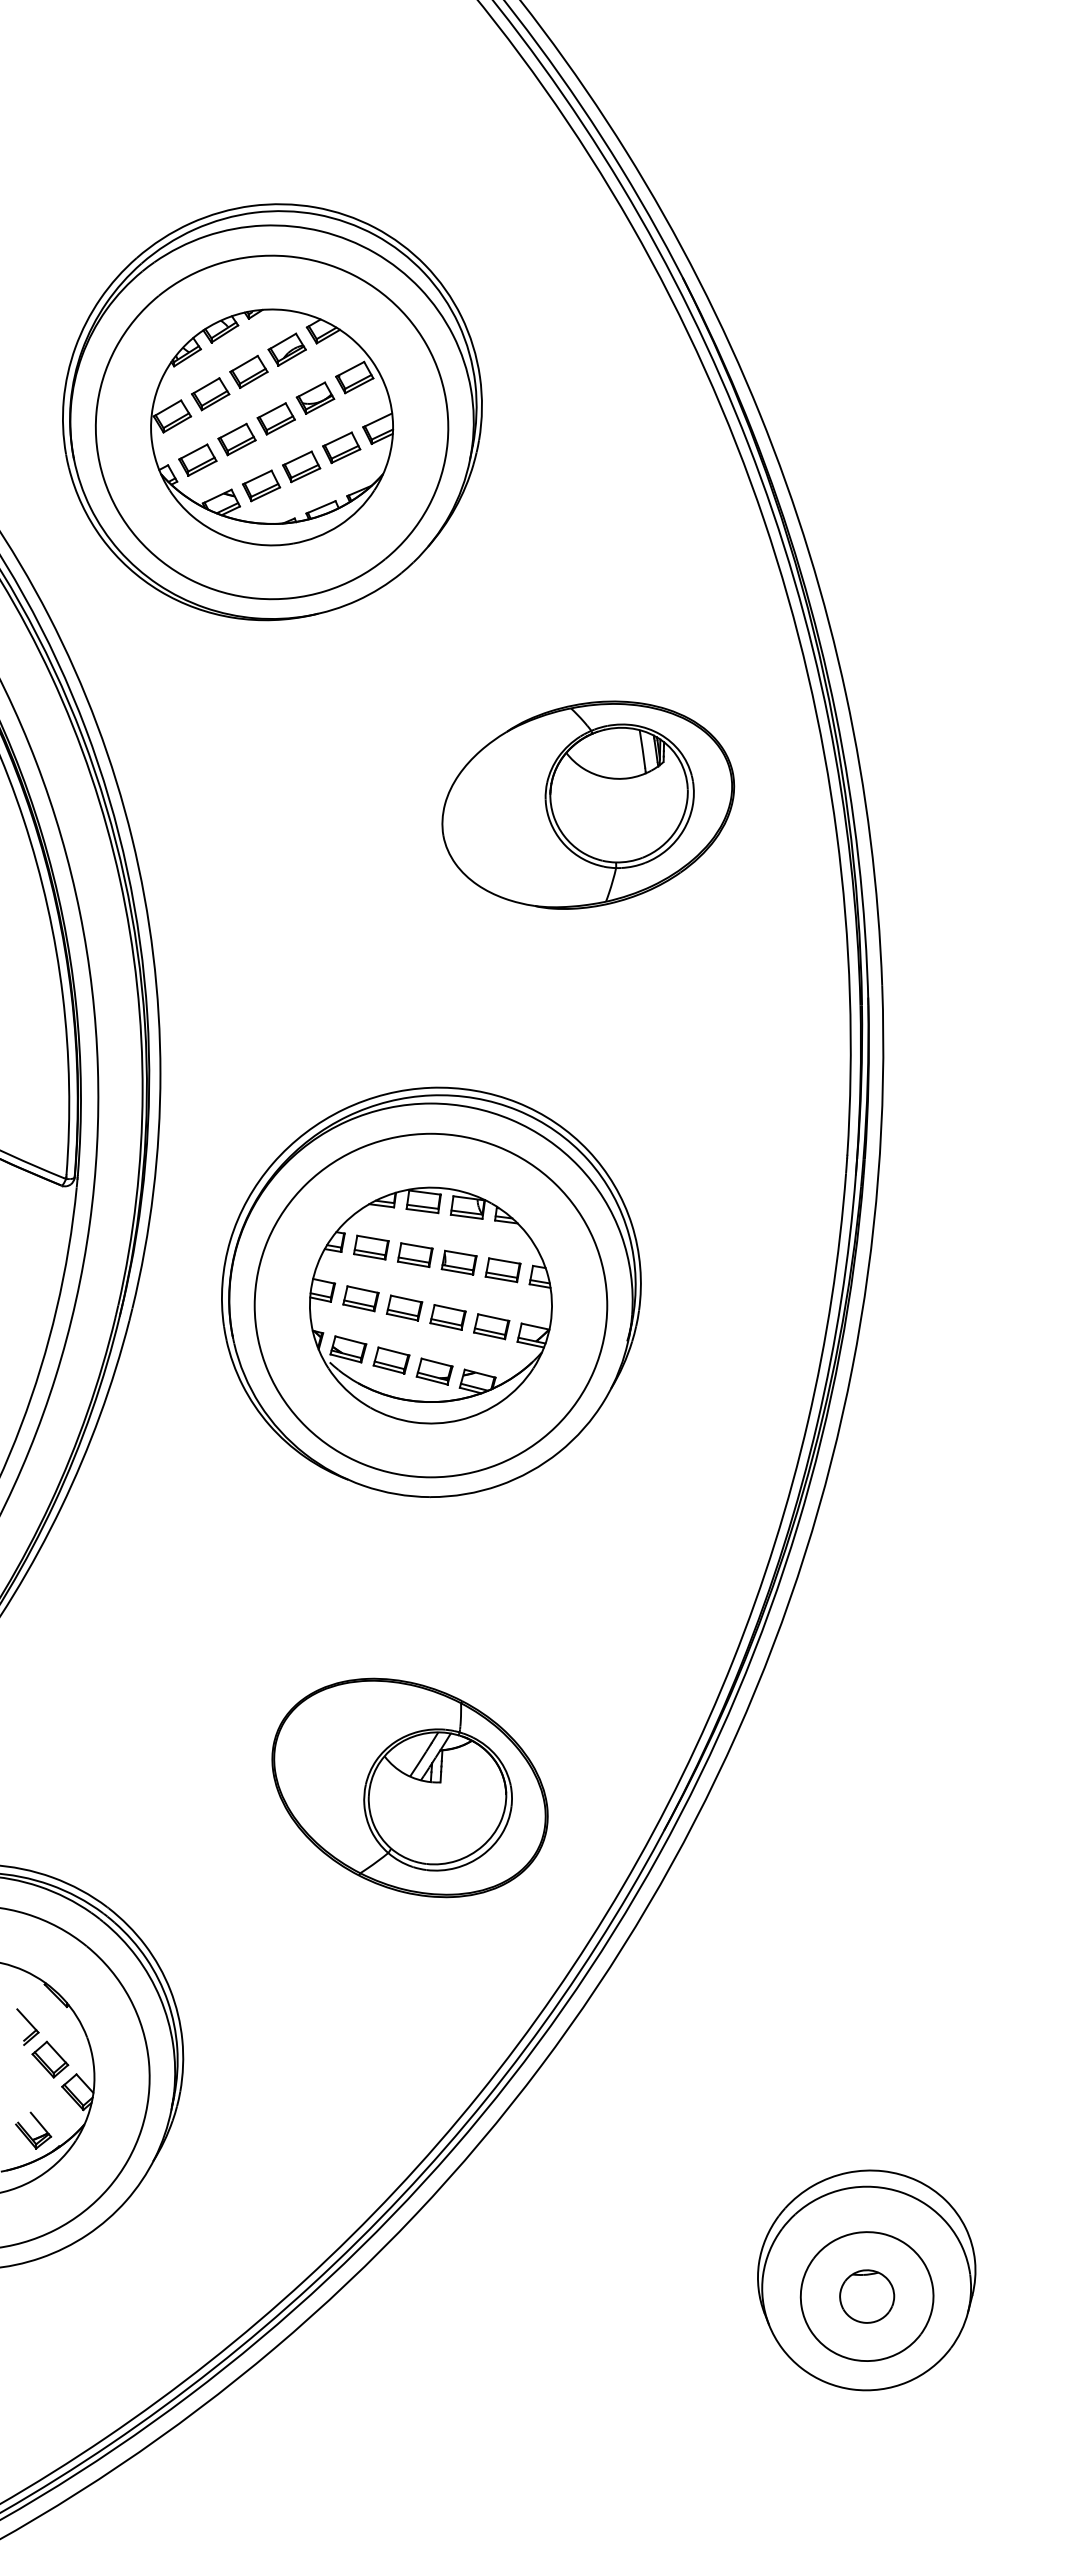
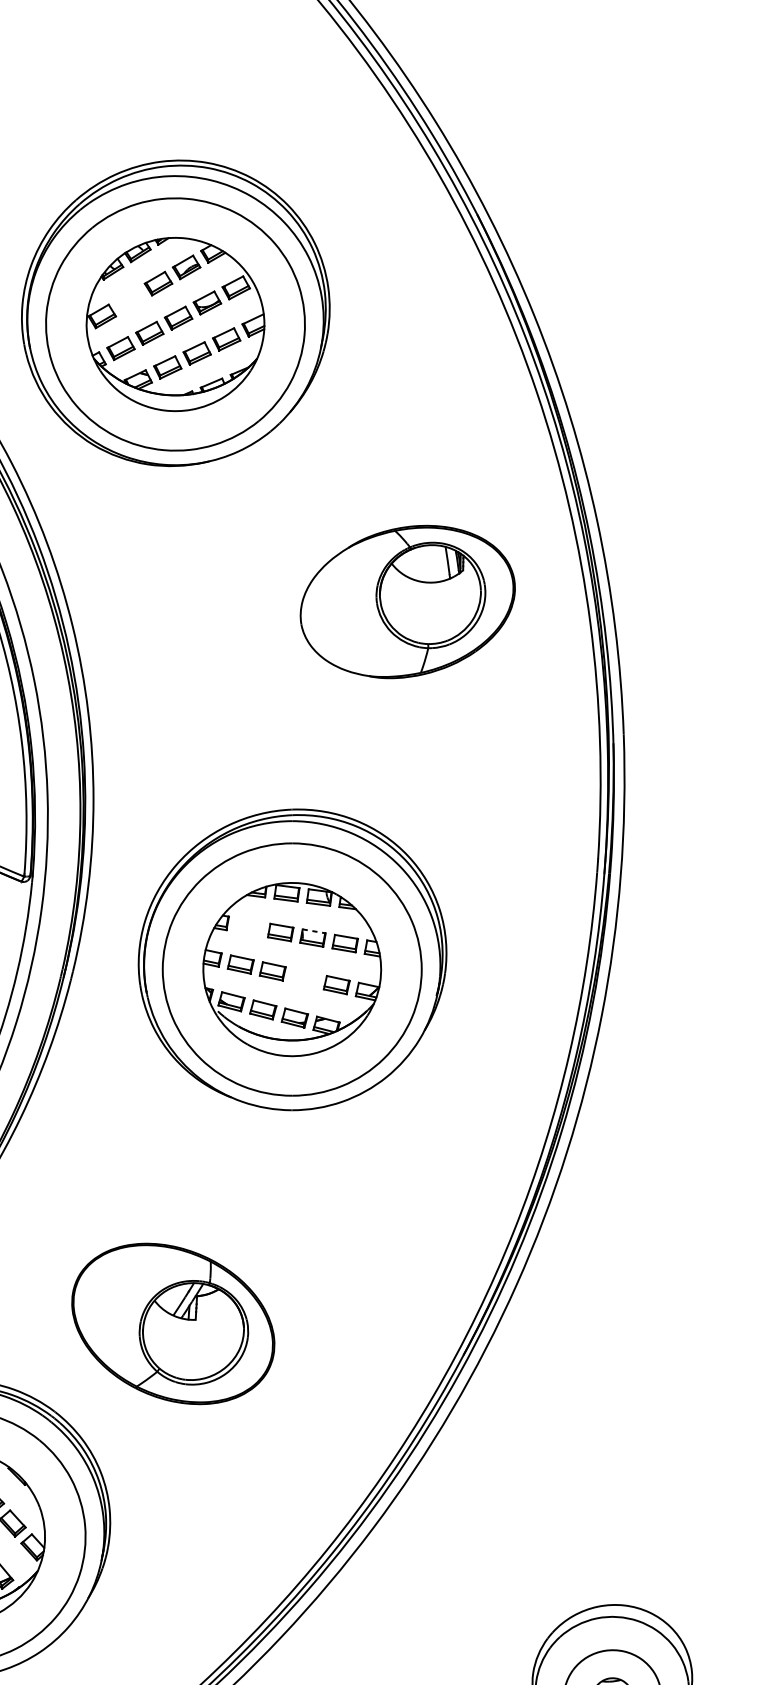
part: (210, 394) -> (130, 300), removed
part: (371, 1247) -> (248, 926), removed
line: (460, 1253) -> (313, 931), solid -> dashed
part: (447, 1317) -> (304, 978), removed
part: (409, 1787) -> (172, 1323), moved

